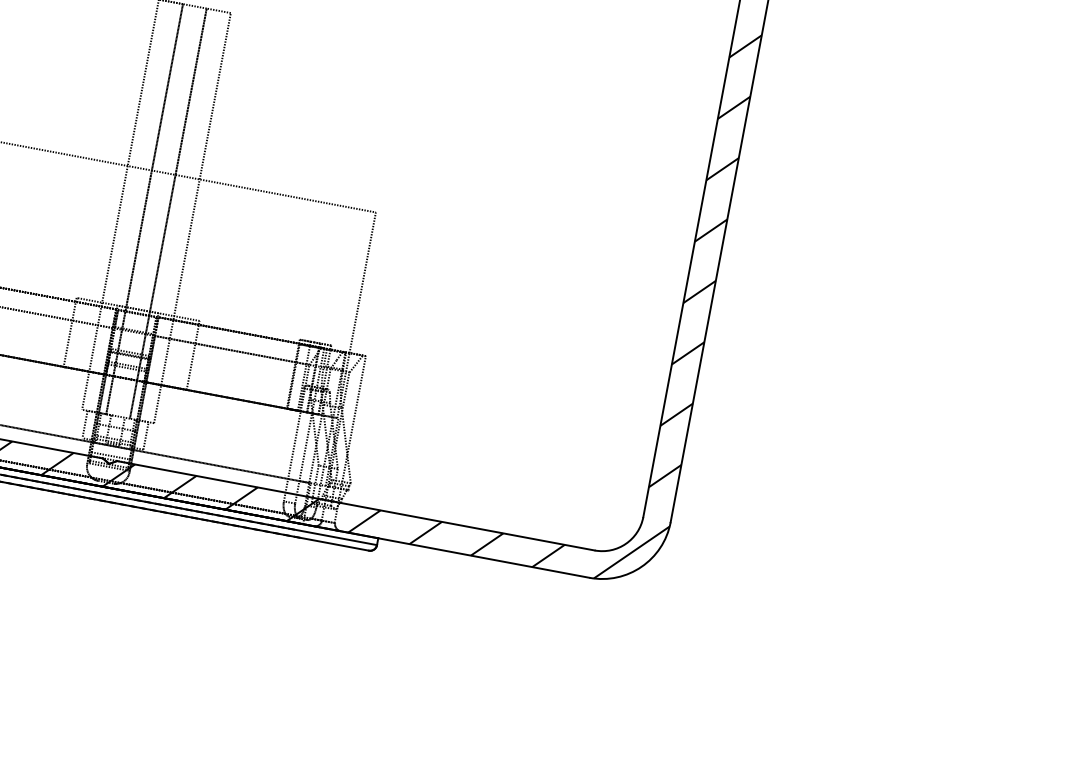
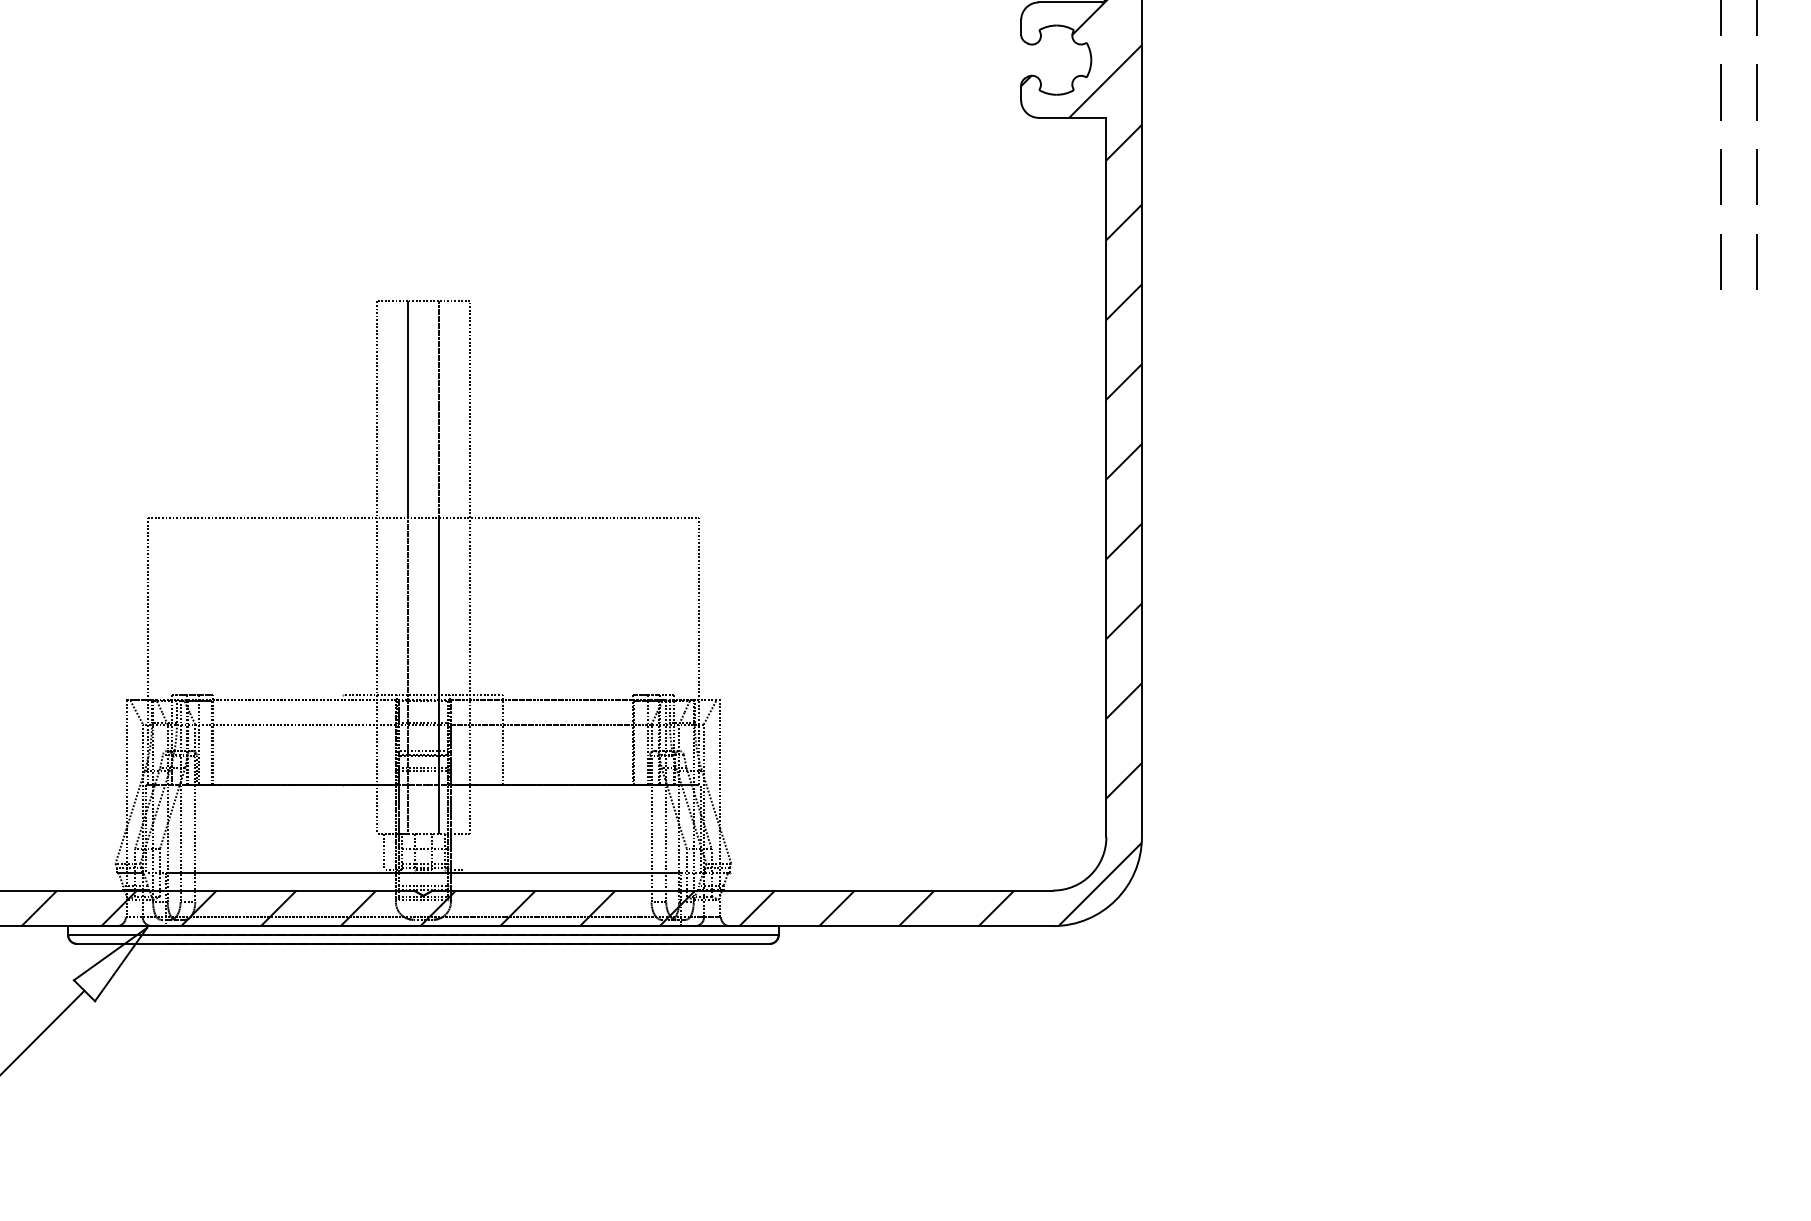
line: (70, 331) -> (343, 739), removed
line: (146, 436) -> (463, 852), removed

